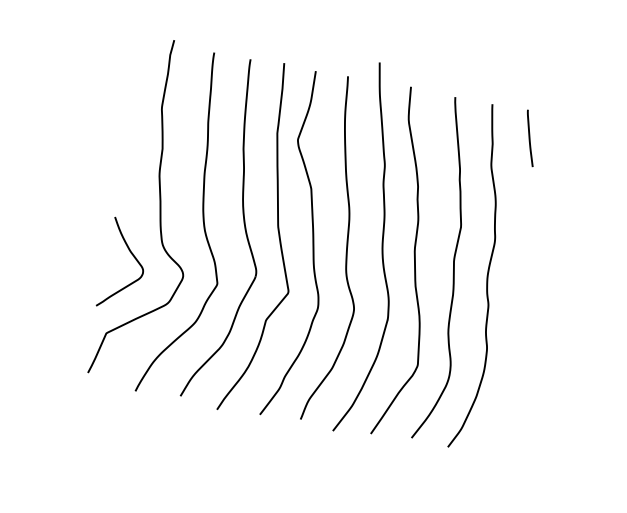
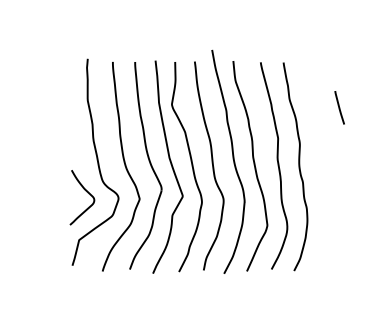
line: (529, 137) -> (339, 107), moved

